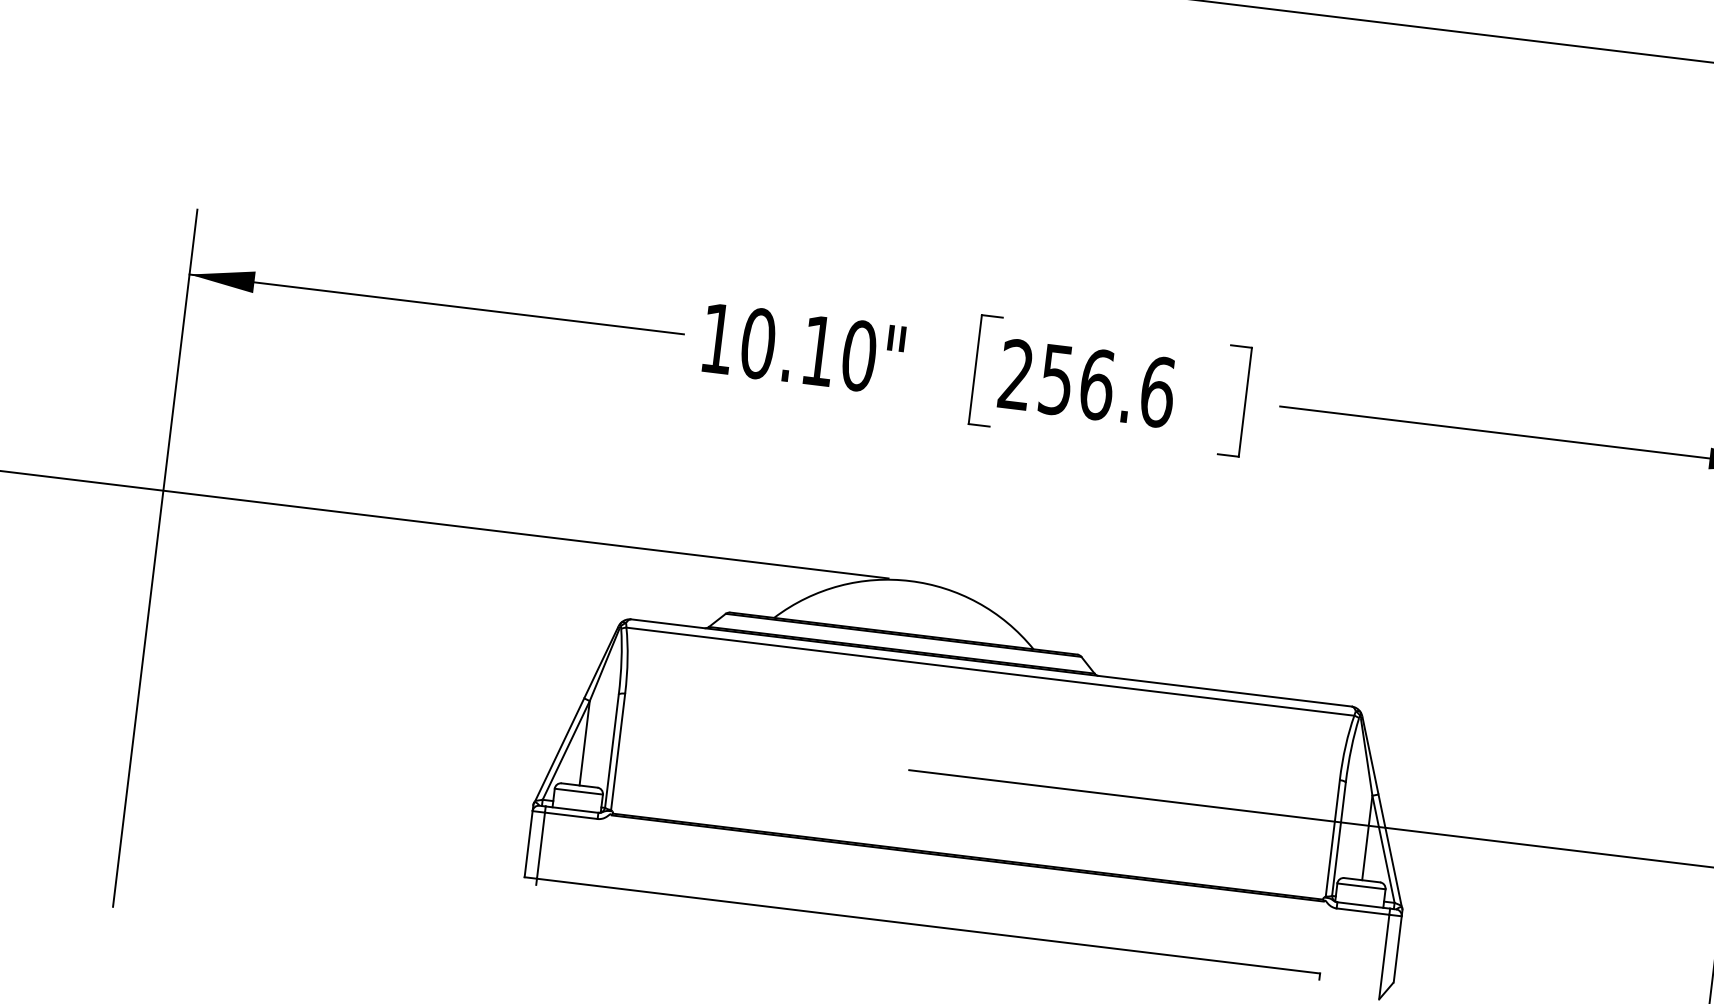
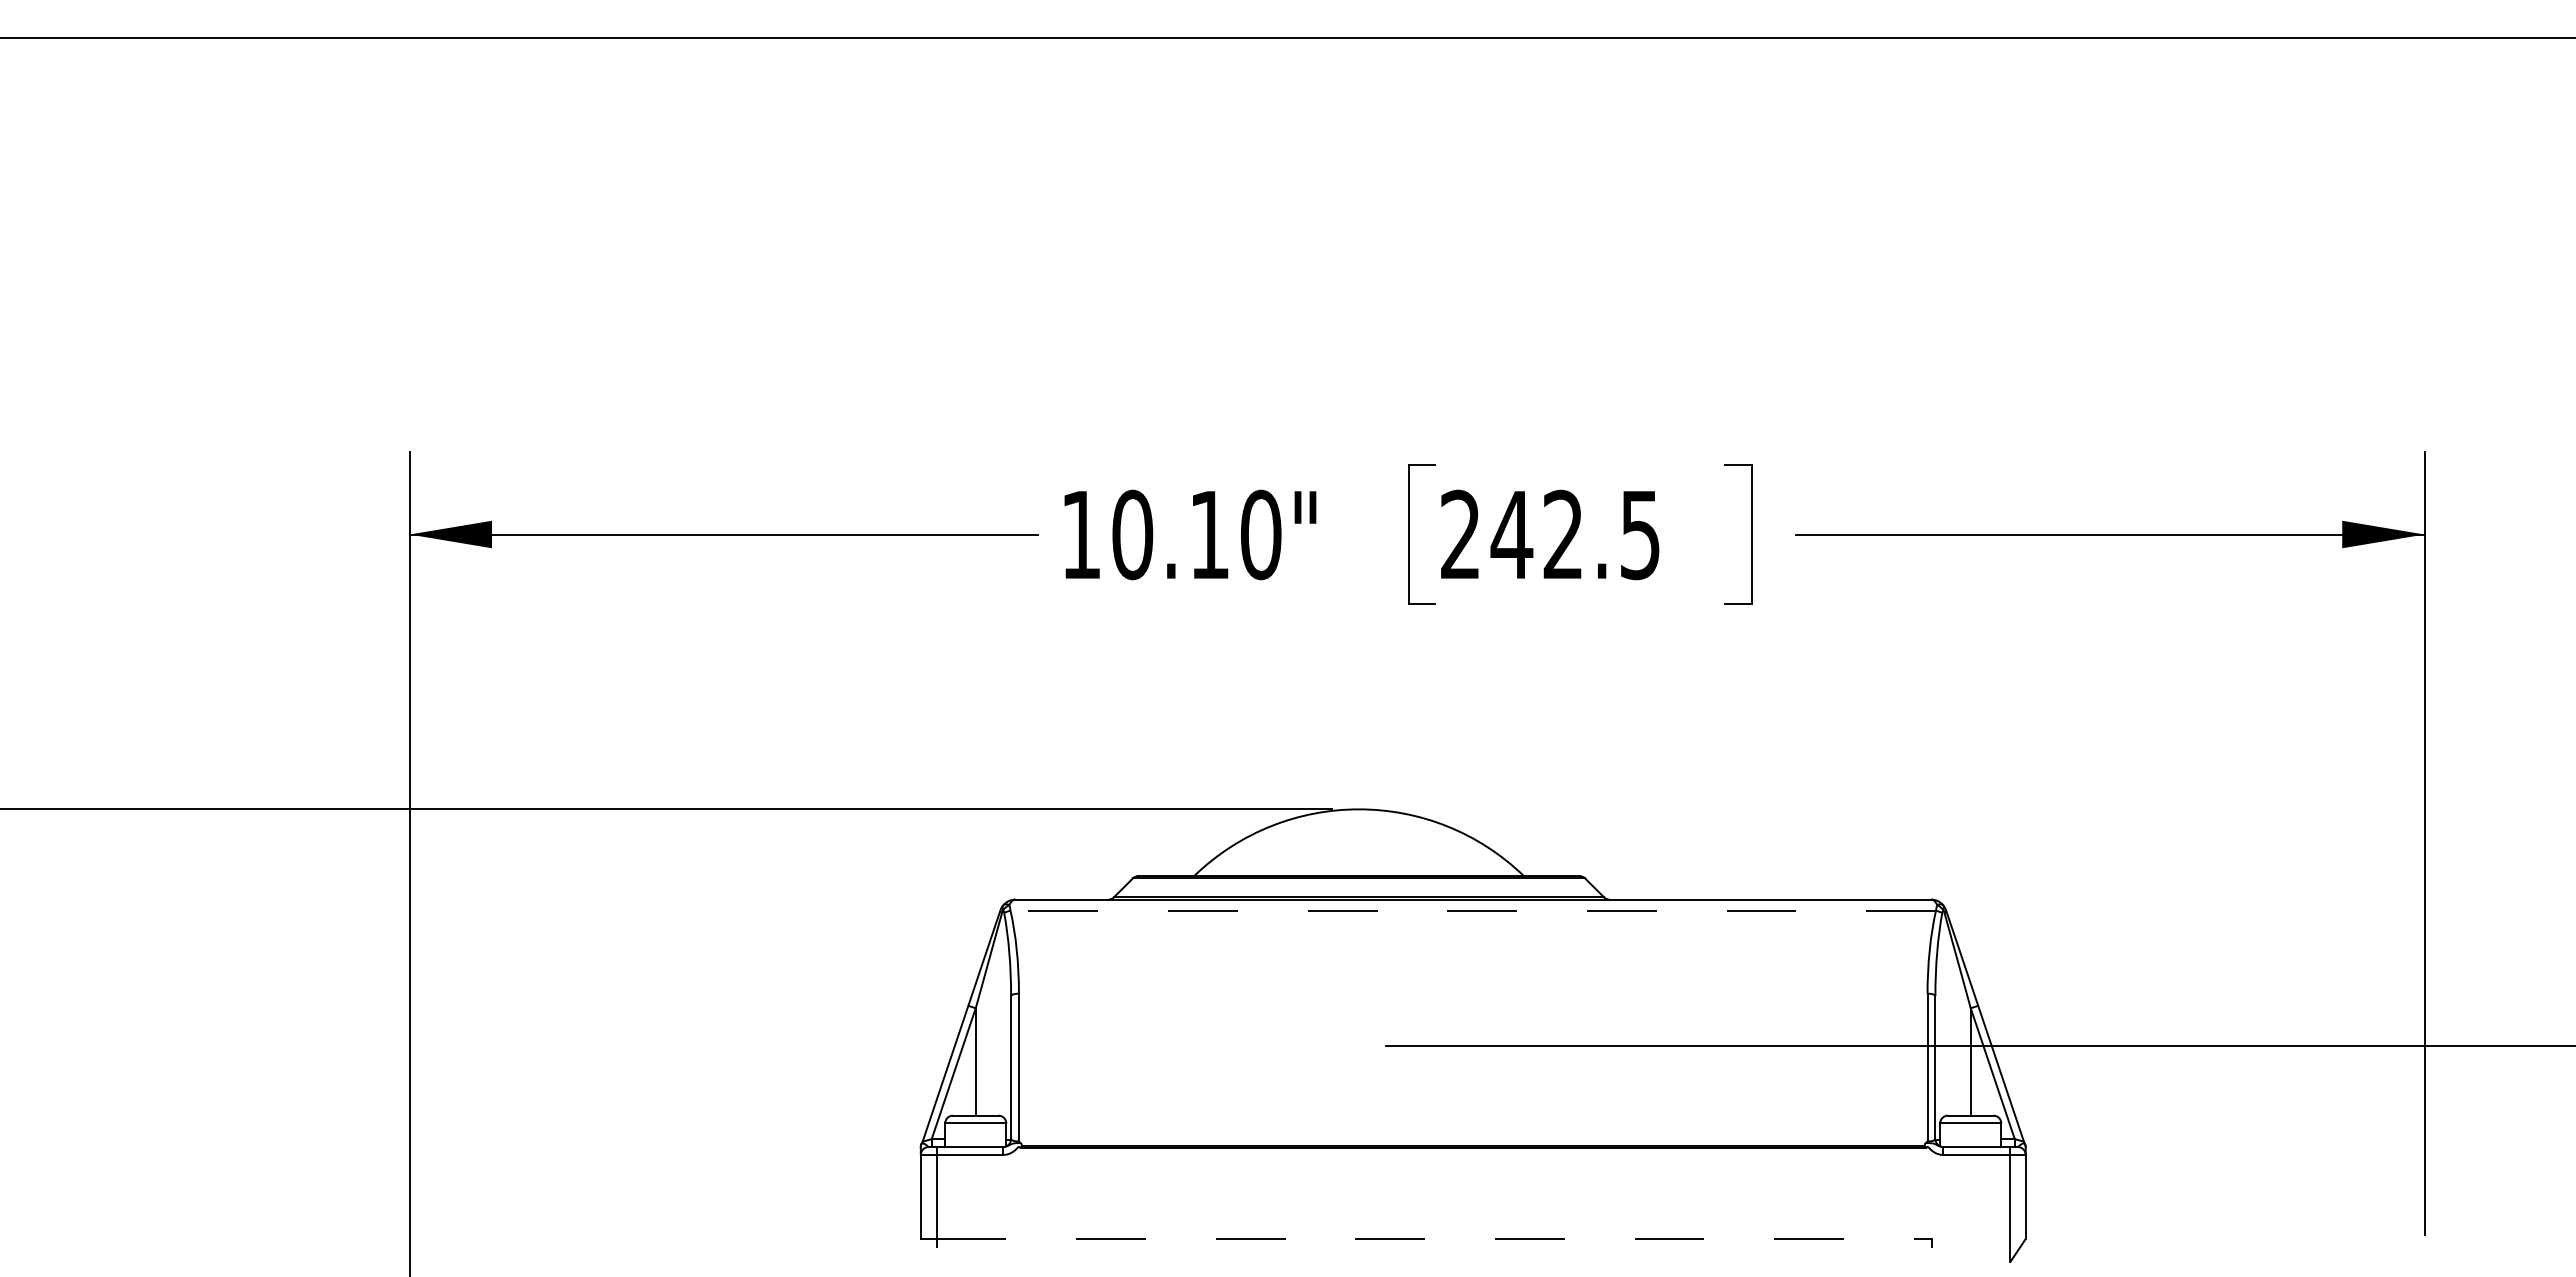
text: (1106, 385) -> (1575, 534), 256.6 -> 242.5
line: (990, 671) -> (1473, 910), solid -> dashed
line: (928, 925) -> (1434, 1238), solid -> dashed

